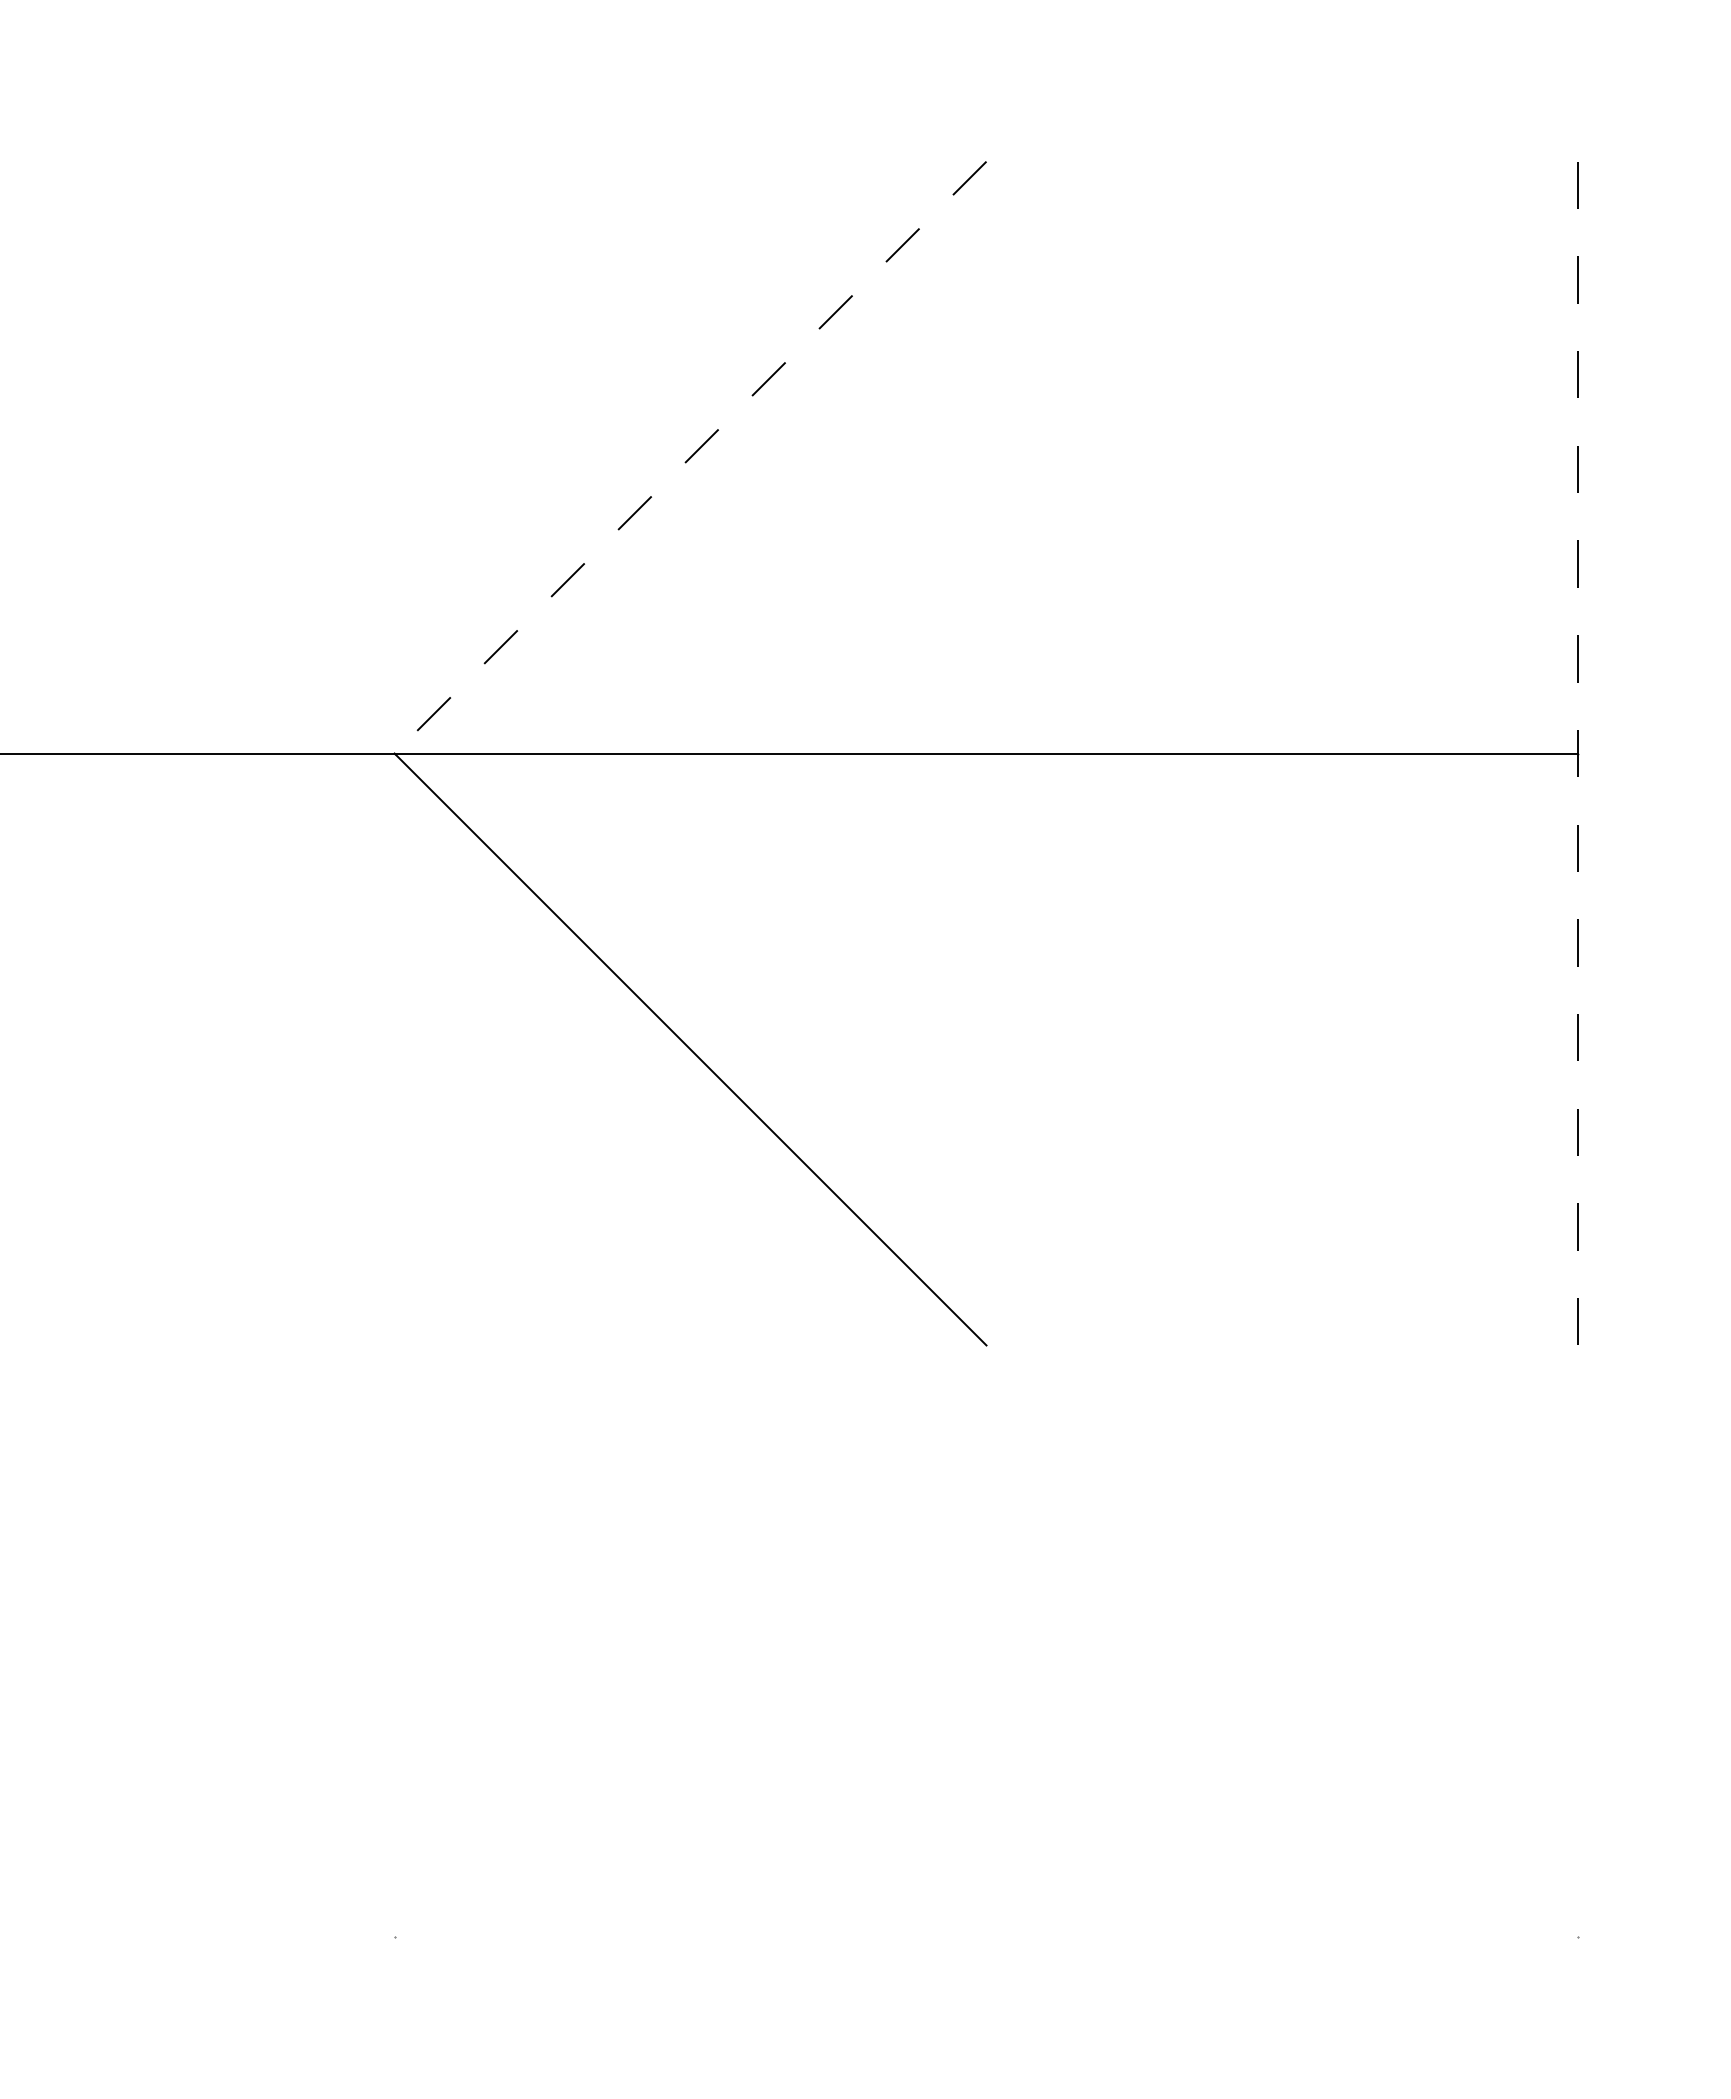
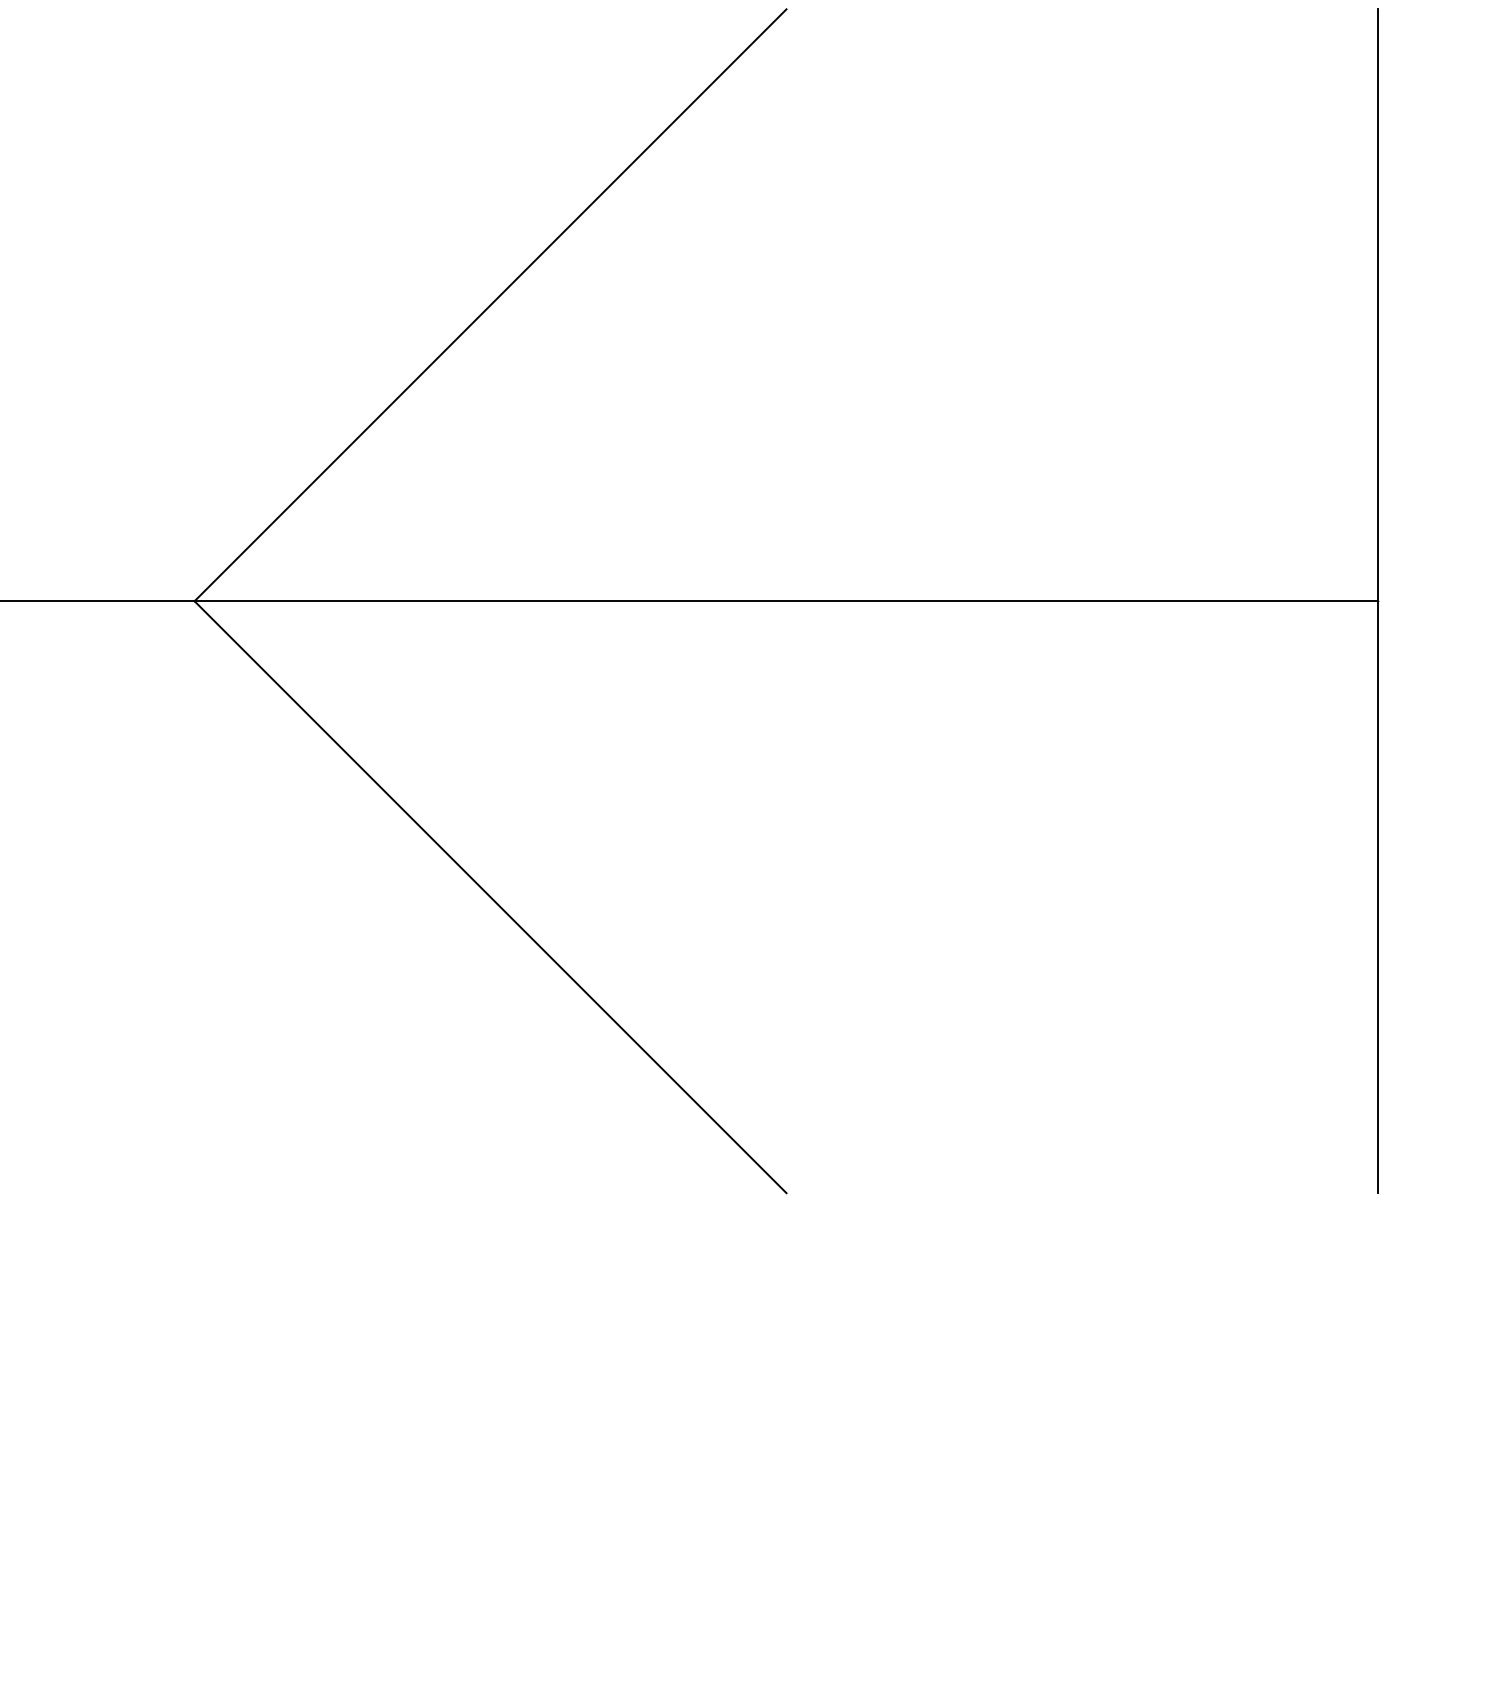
line: (690, 457) -> (490, 305), dashed -> solid
line: (1578, 753) -> (1378, 601), dashed -> solid

